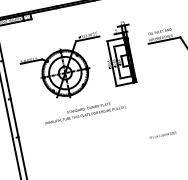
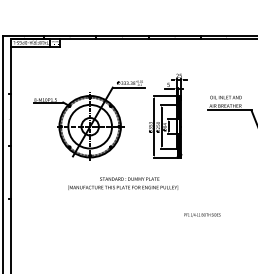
text: (84, 112) -> (123, 183), moved
text: (163, 134) -> (202, 214), moved

